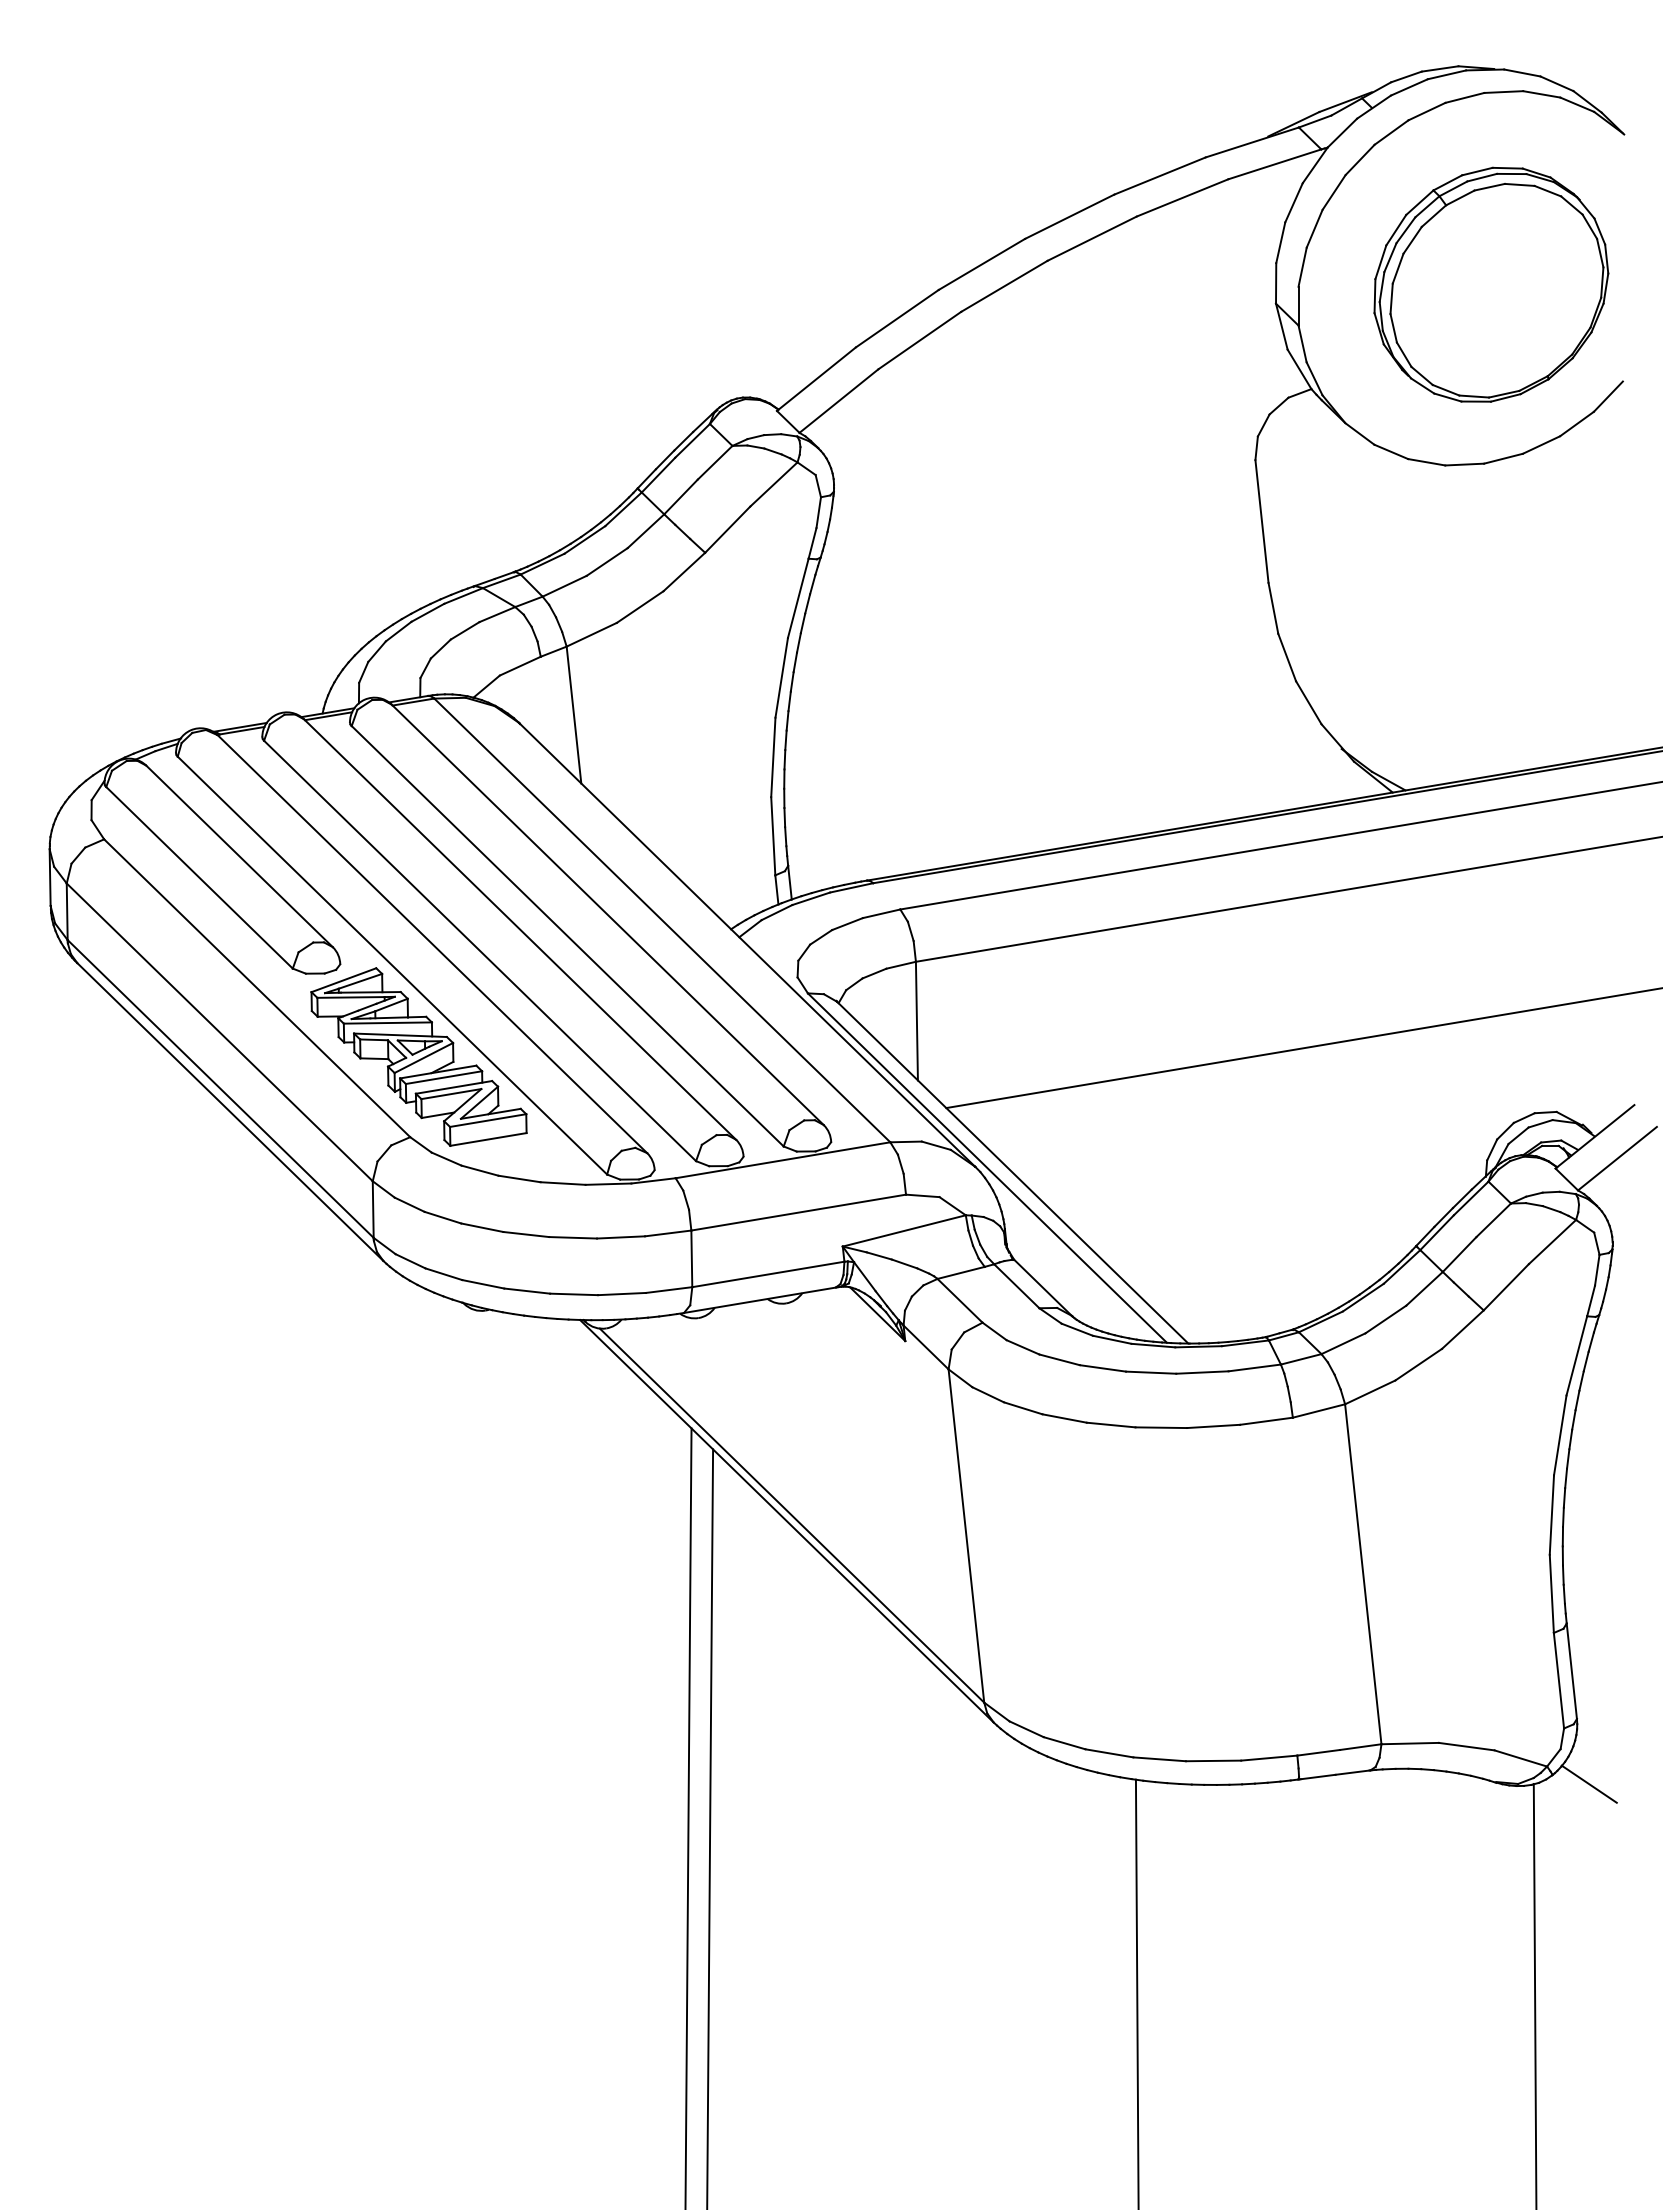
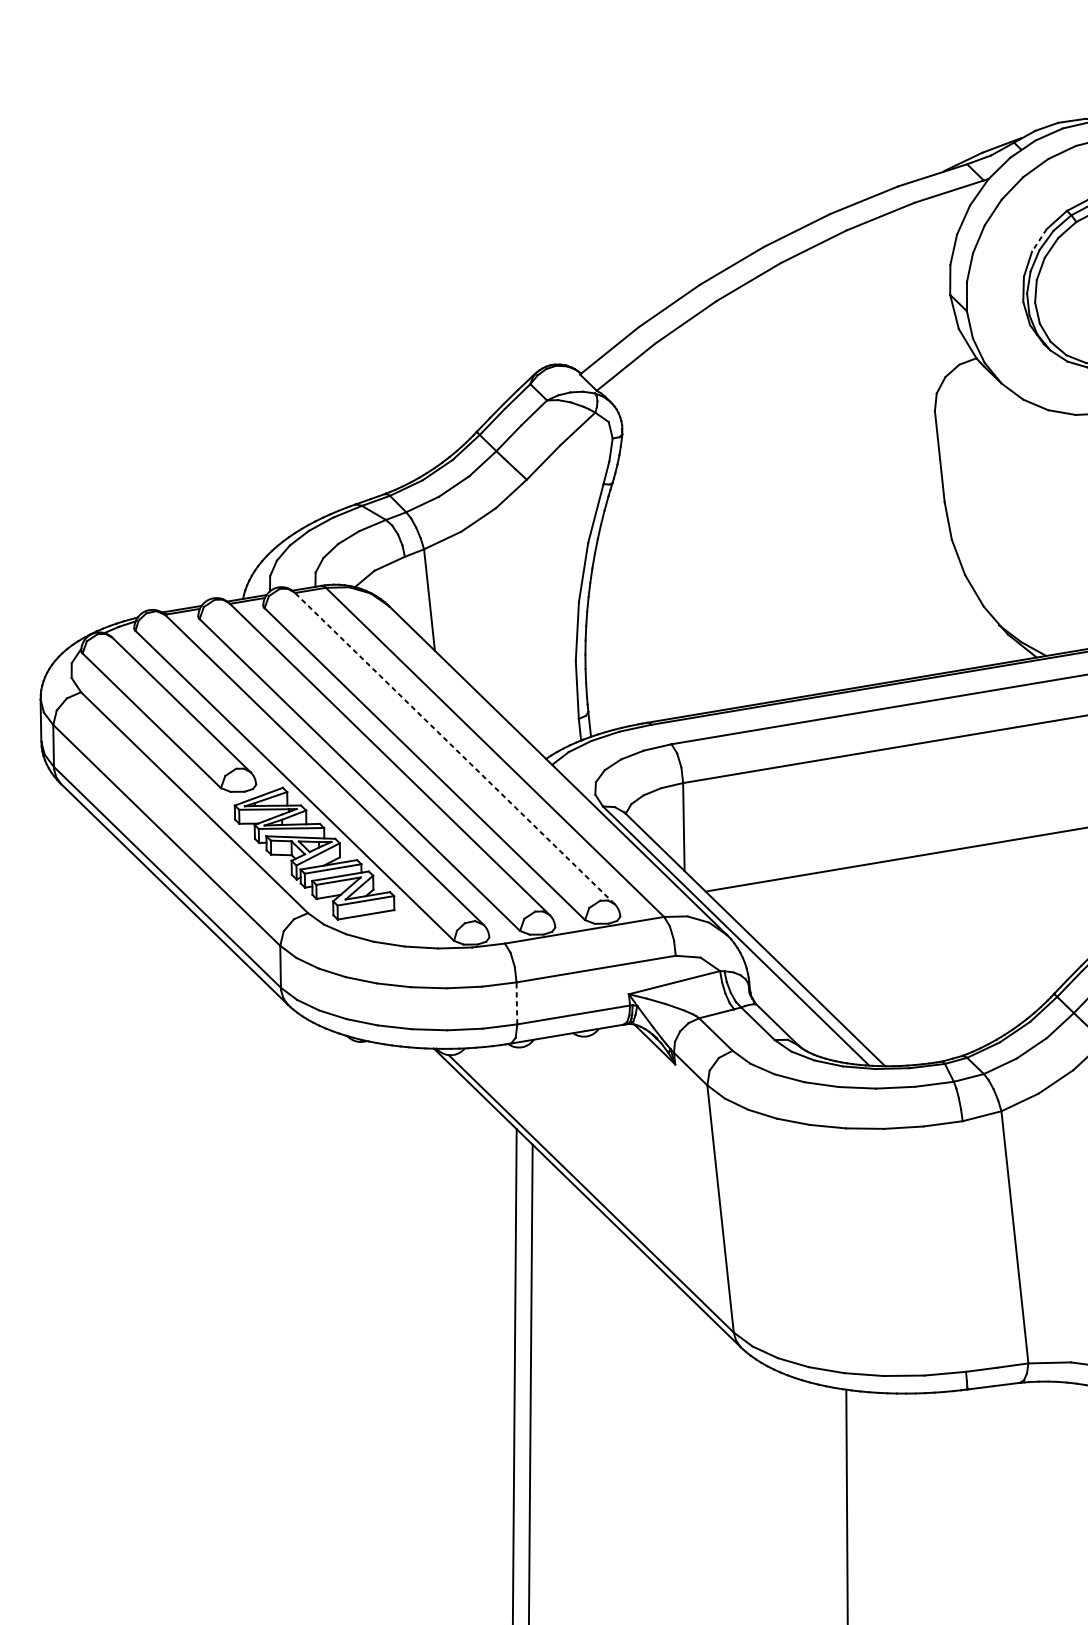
line: (1396, 230) -> (1039, 240), solid -> dashed
line: (607, 914) -> (454, 747), solid -> dashed
line: (691, 1258) -> (516, 1003), solid -> dashed

